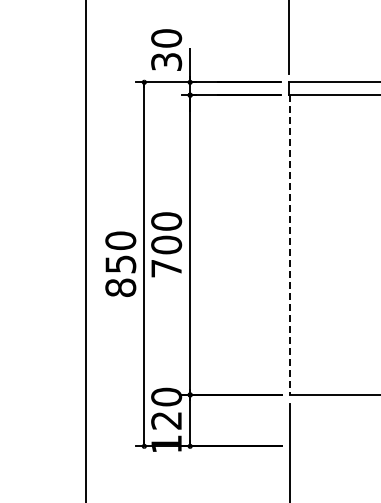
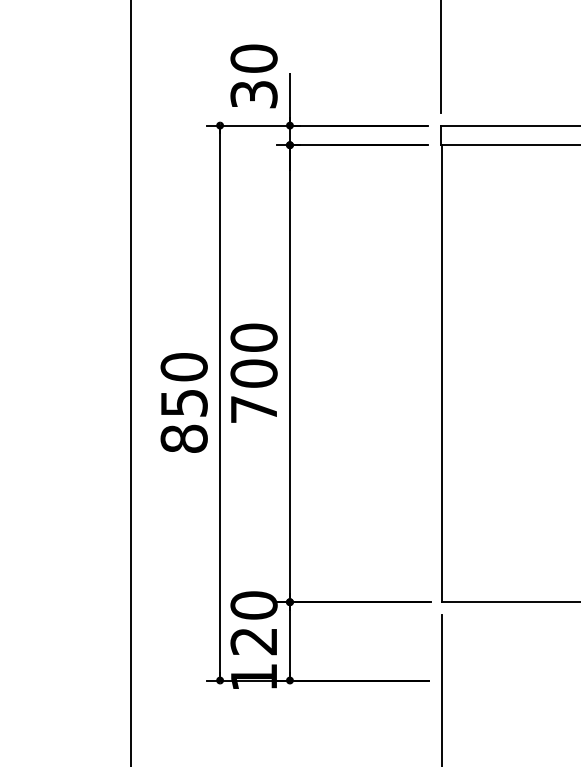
line: (290, 245) -> (442, 374), dashed -> solid

